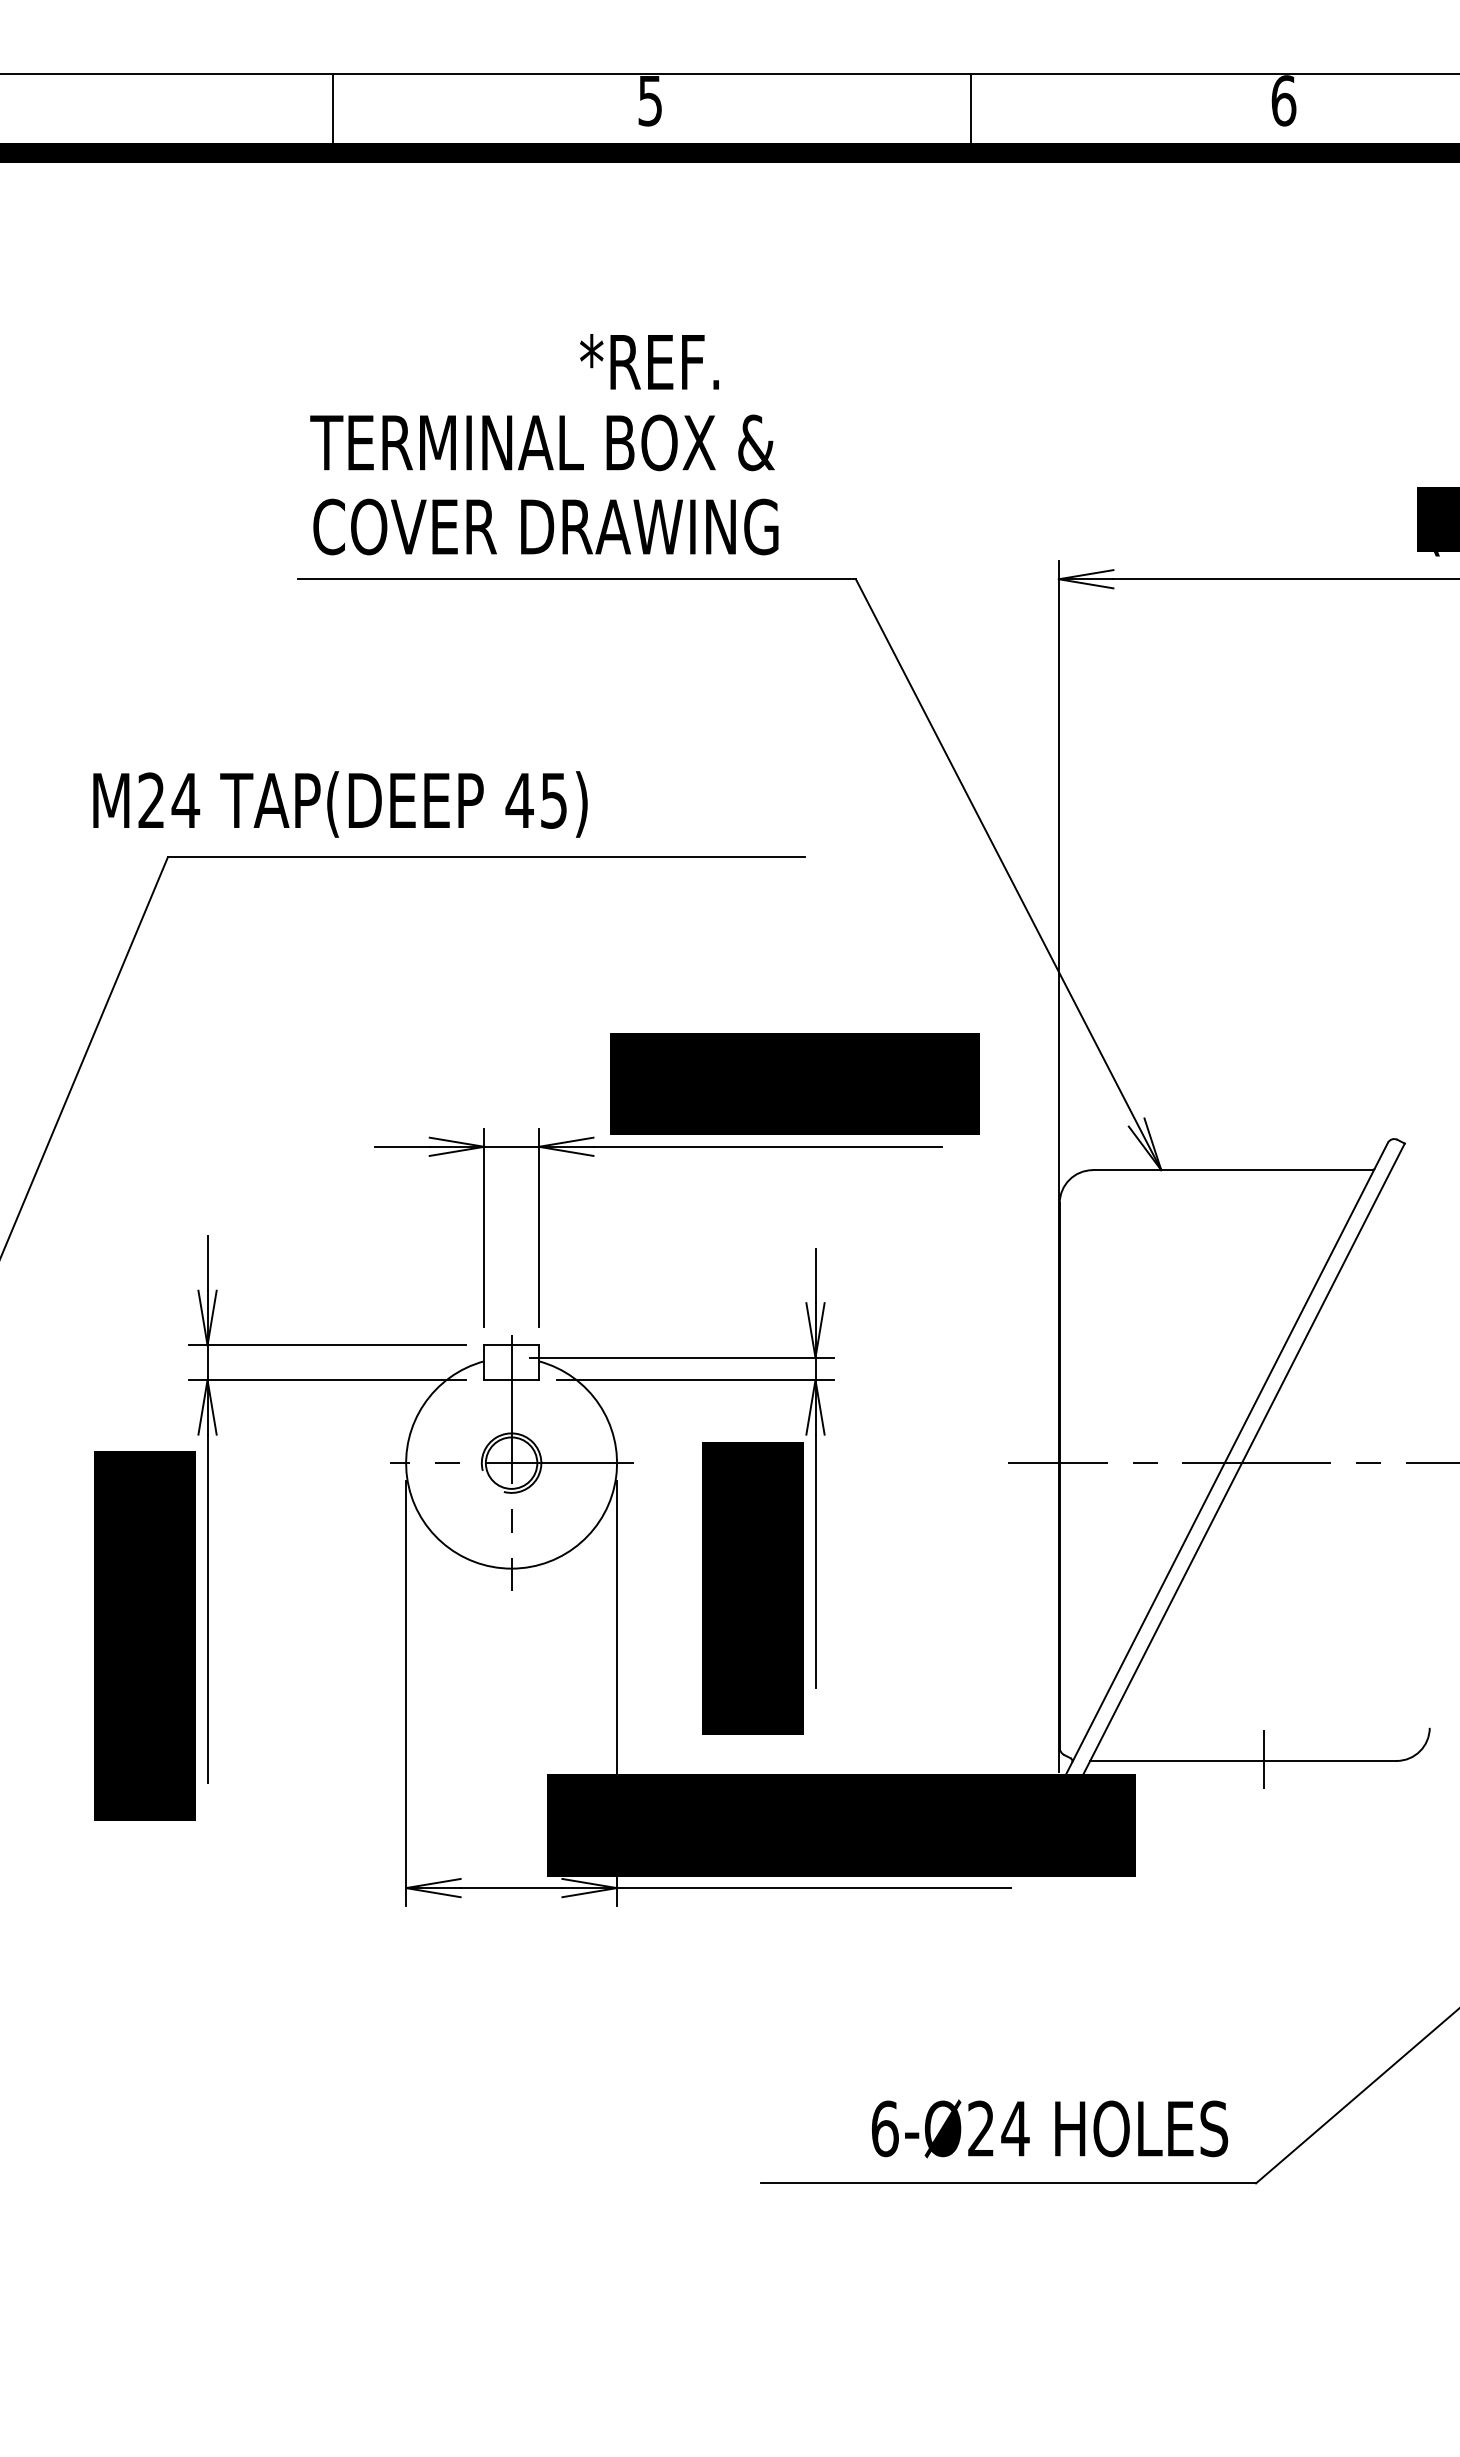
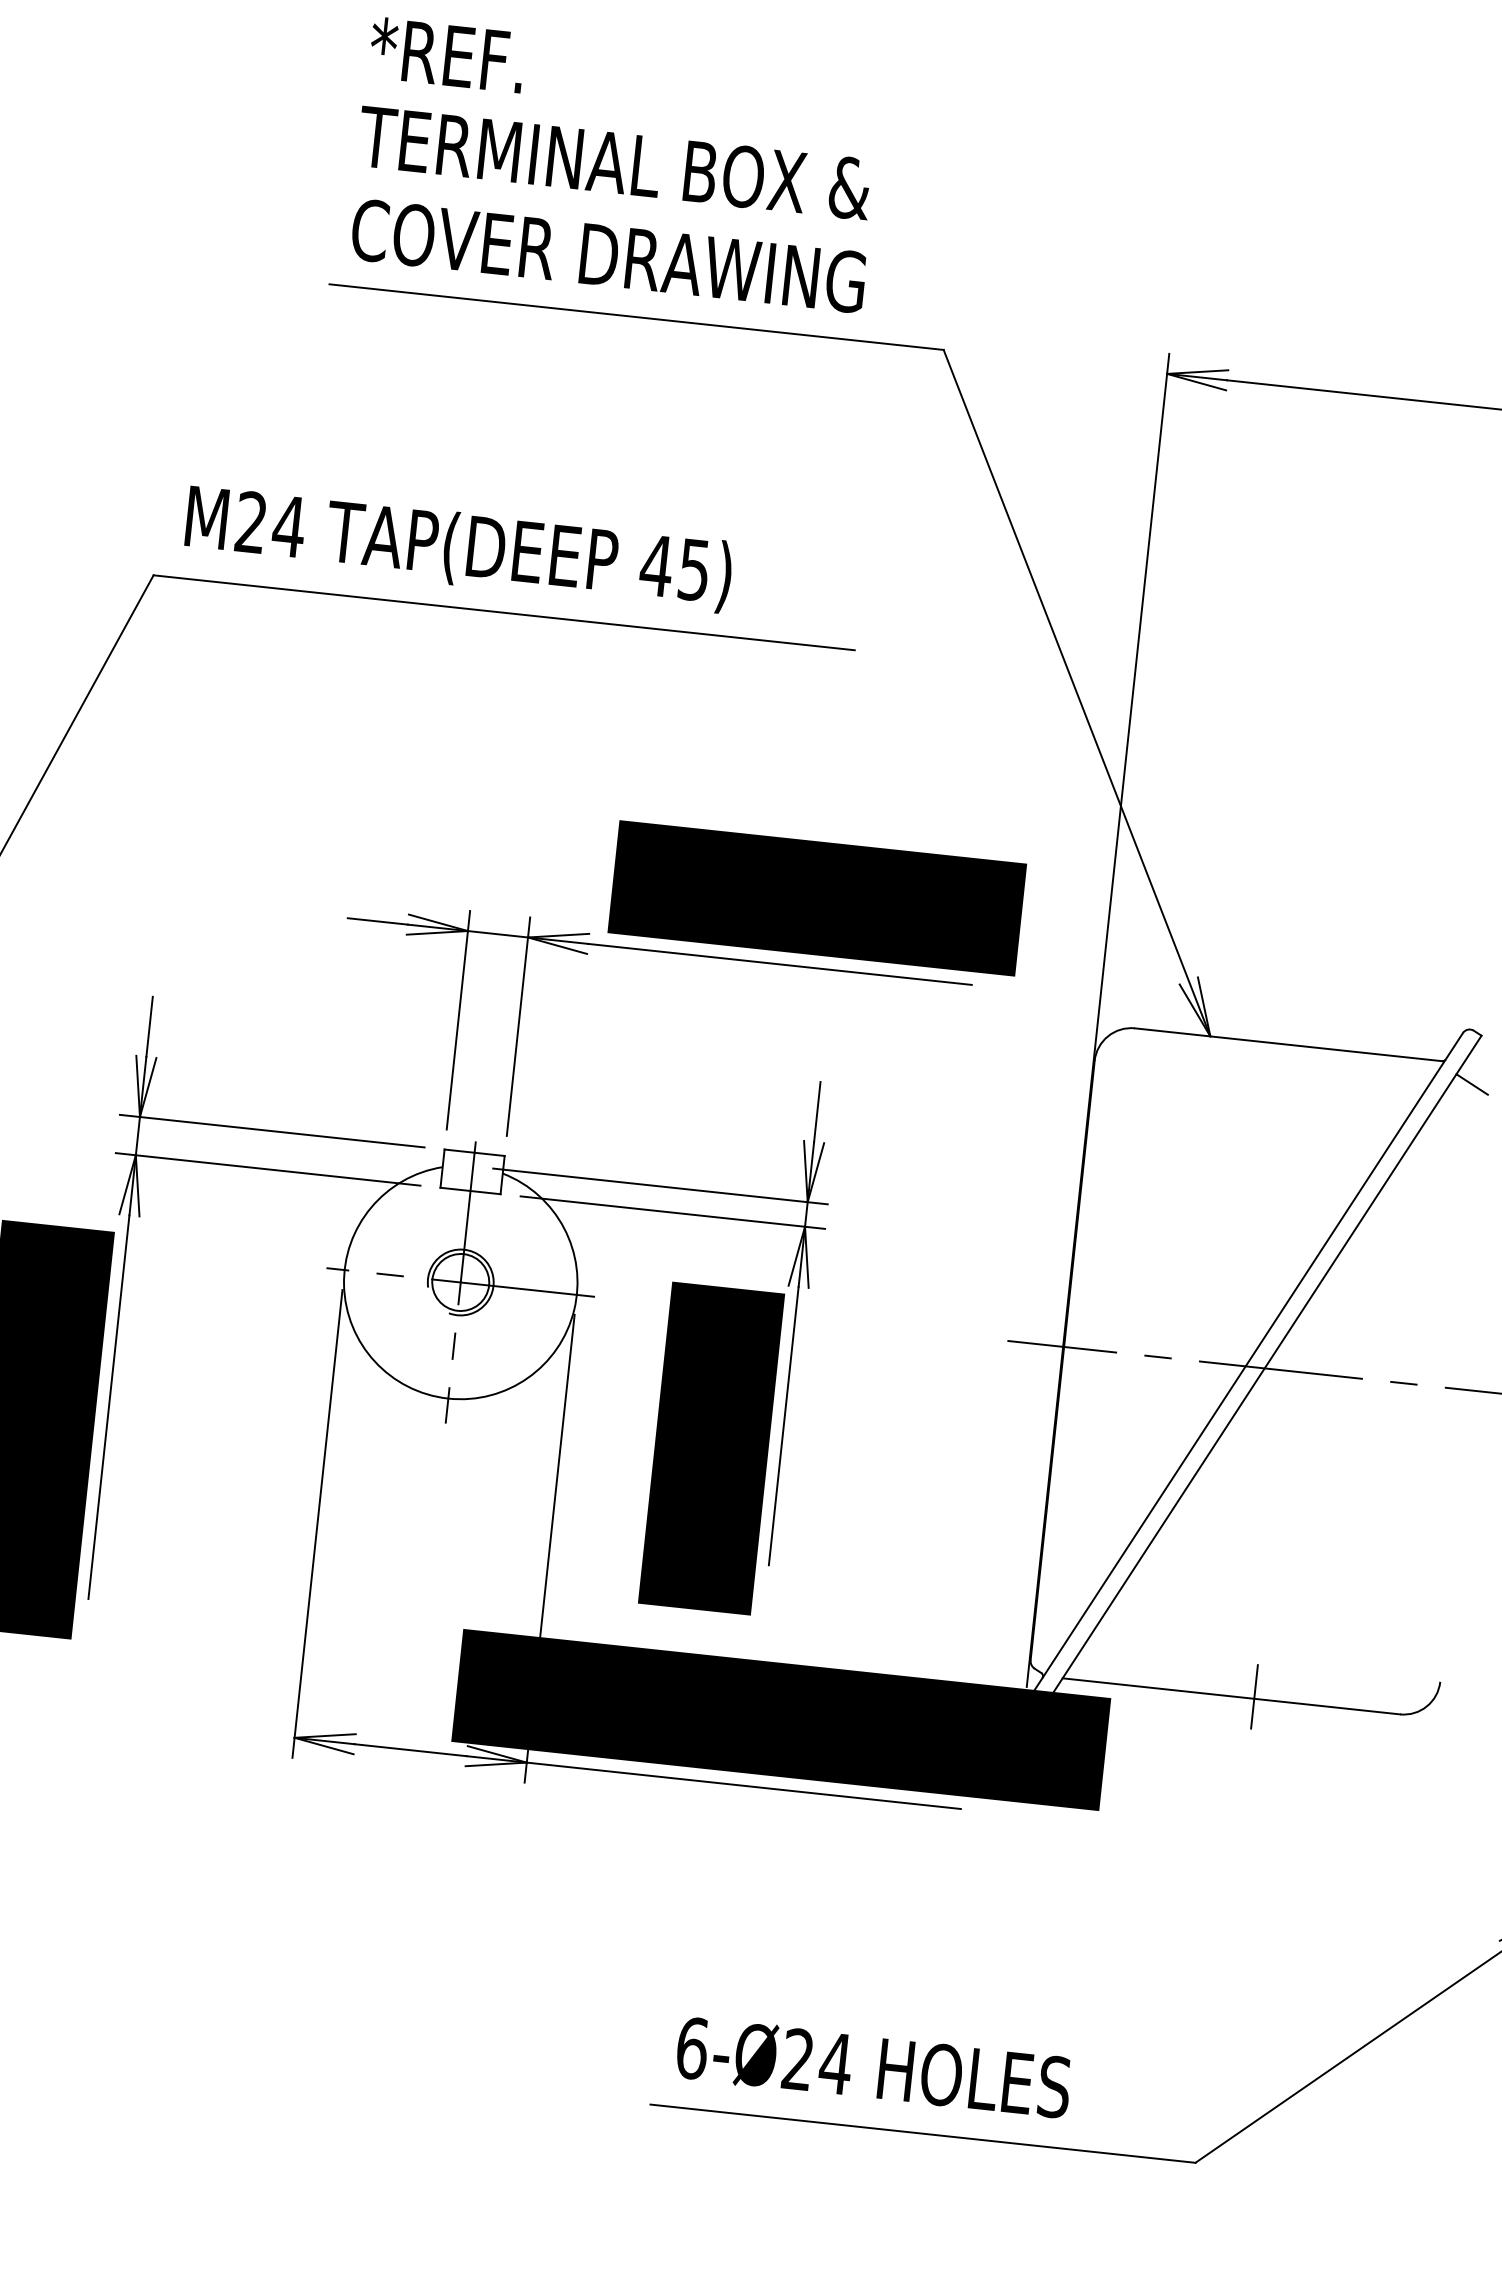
text: (649, 361) -> (447, 54), moved
text: (340, 804) -> (458, 548), moved
line: (1400, 1187) -> (1471, 1083), added
text: (1050, 2128) -> (874, 2067), moved

